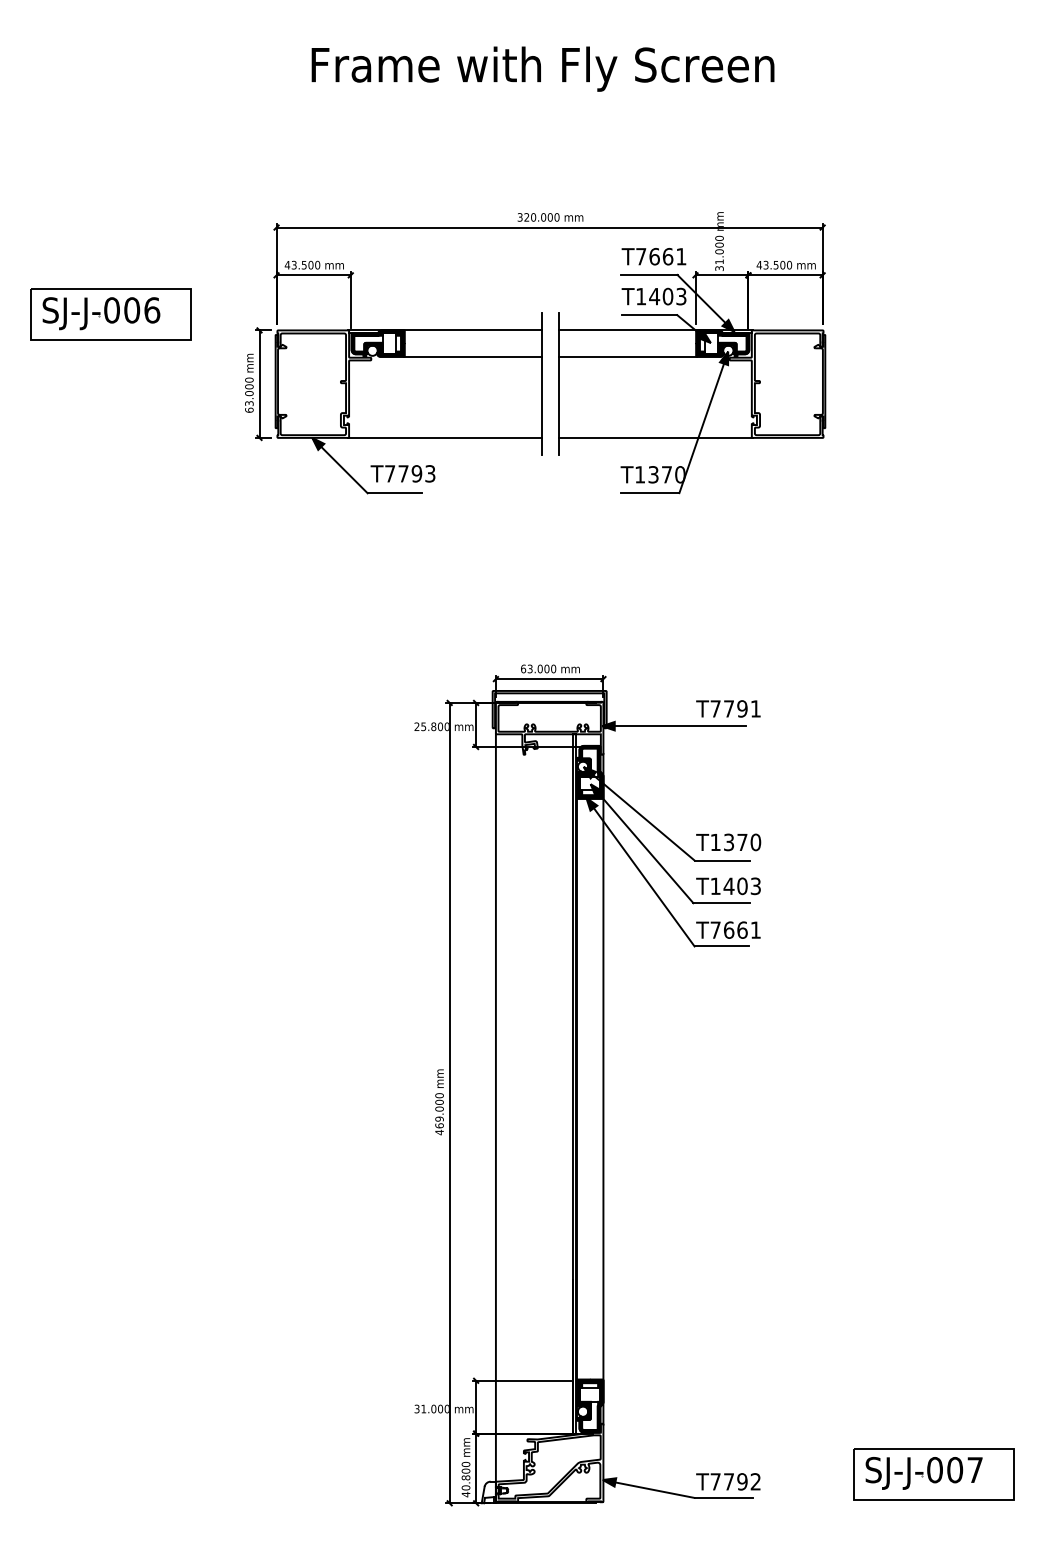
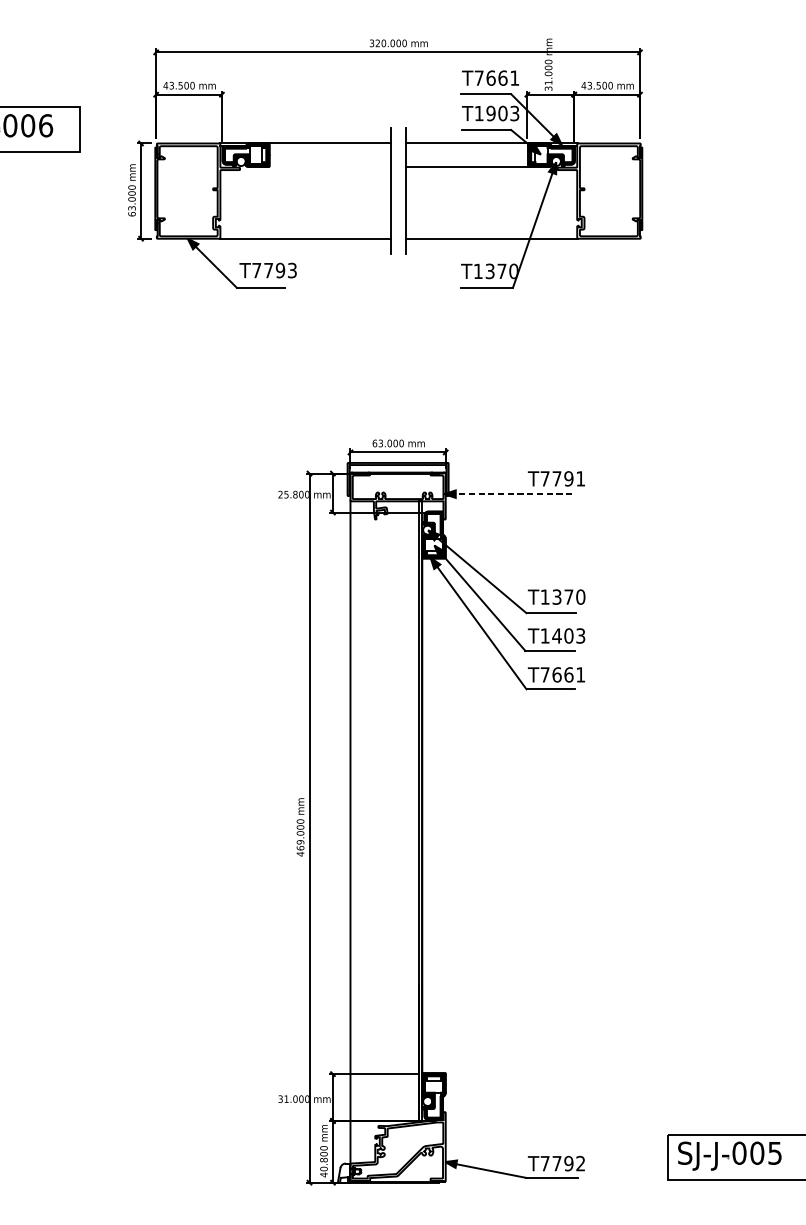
text: (654, 296) -> (490, 113), T1403 -> T1903
line: (472, 356) -> (329, 166), removed
line: (680, 726) -> (514, 494), solid -> dashed
line: (603, 1088) -> (445, 815), removed
text: (974, 1470) -> (774, 1153), SJ-J-007 -> SJ-J-005

